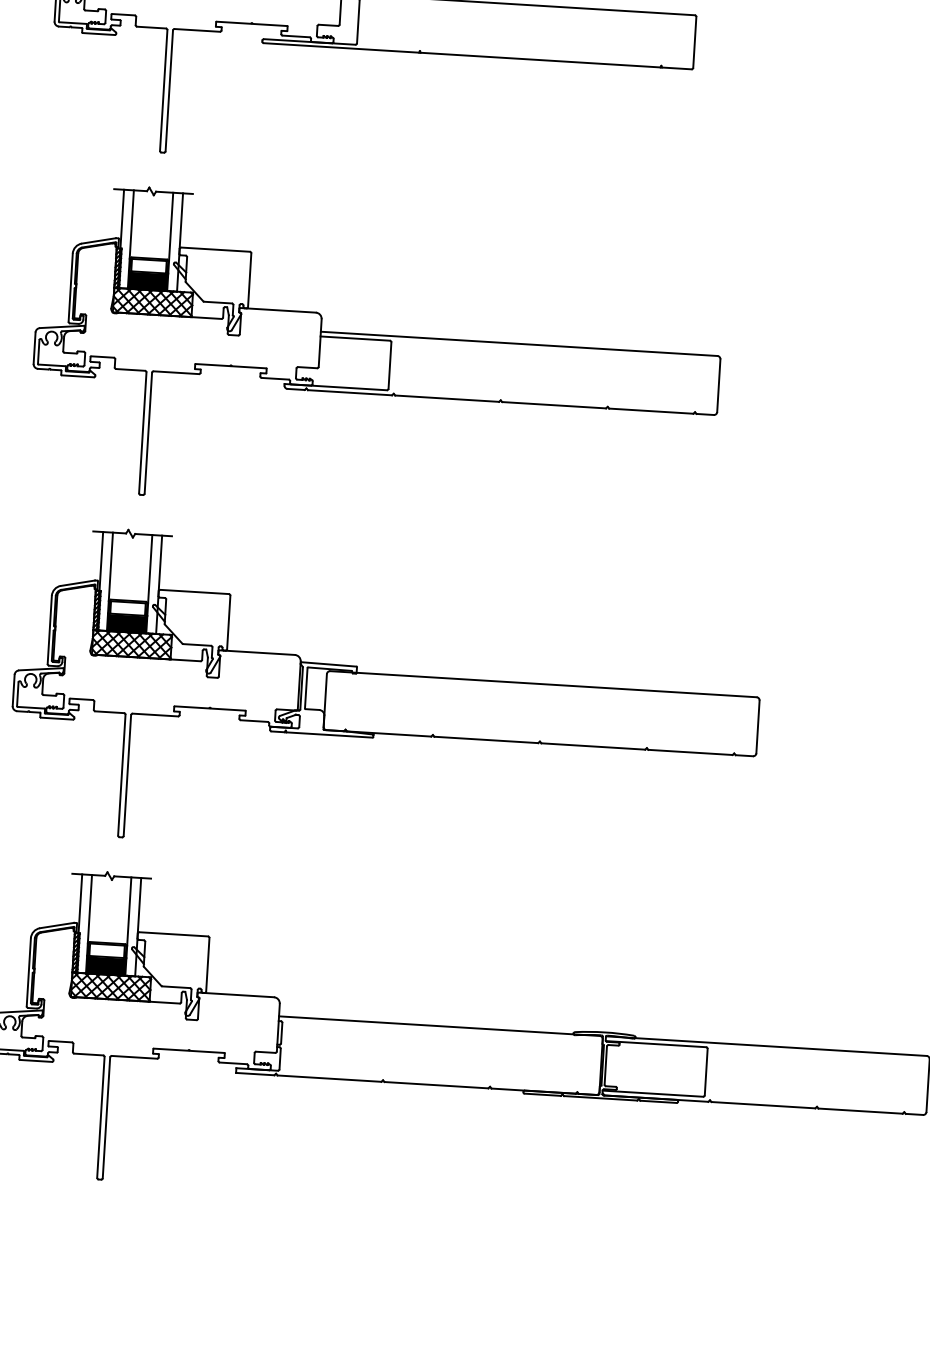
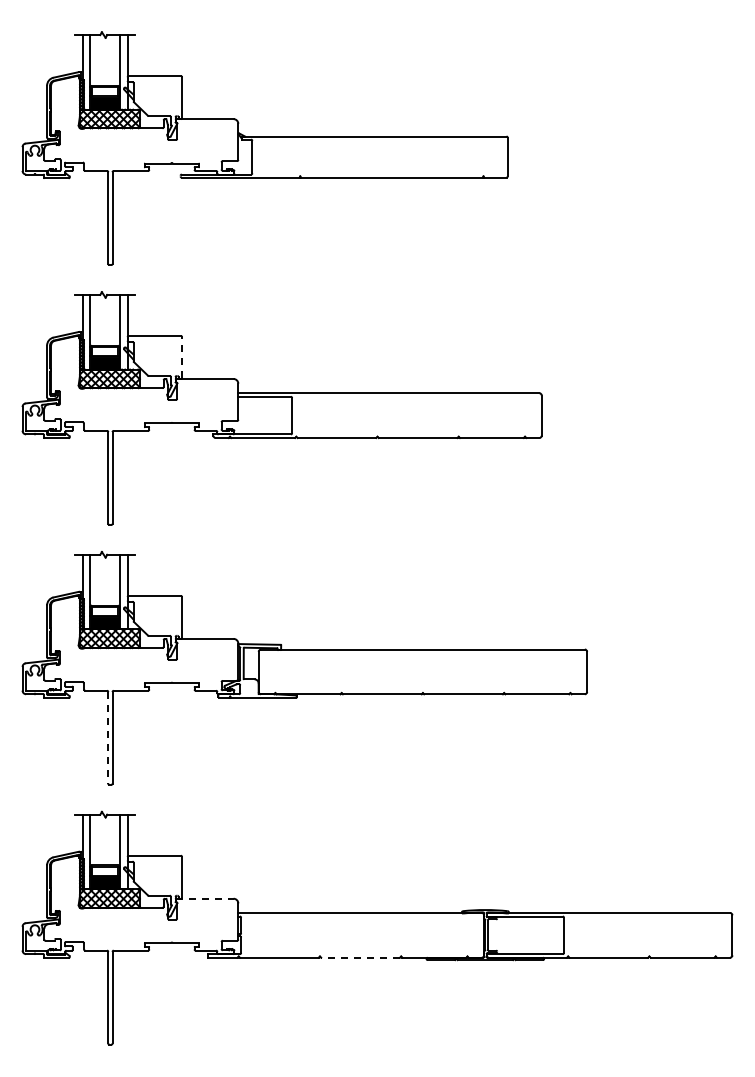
line: (250, 280) -> (182, 357), solid -> dashed
line: (122, 774) -> (108, 737), solid -> dashed
line: (235, 994) -> (204, 898), solid -> dashed
line: (436, 1084) -> (360, 957), solid -> dashed

